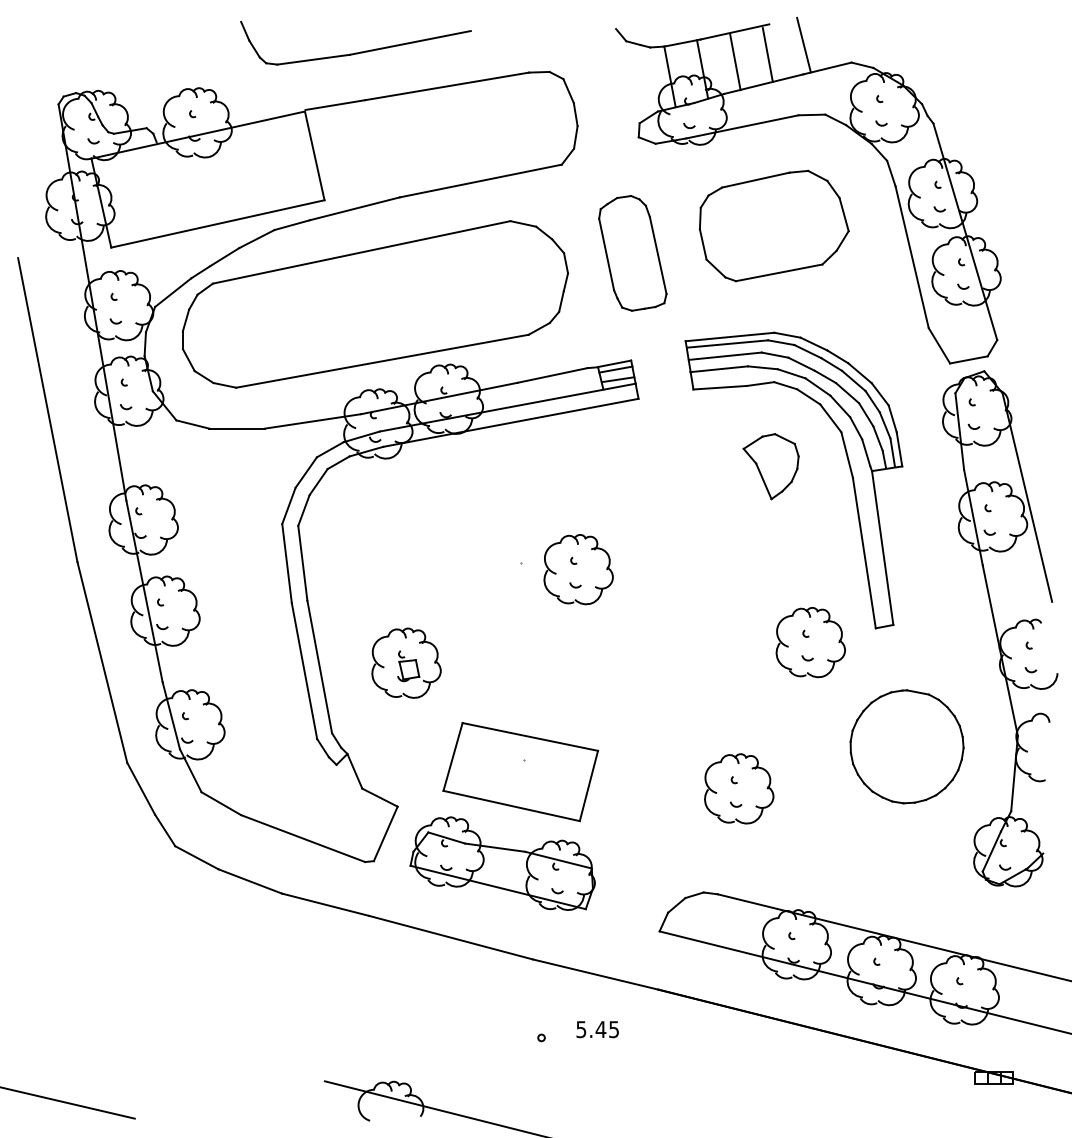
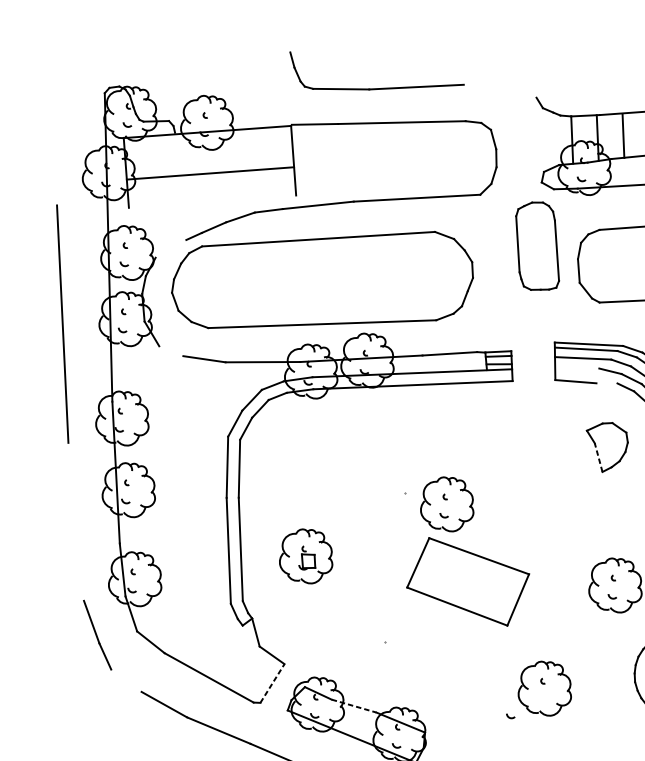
part: (355, 52) -> (373, 88), moved
line: (217, 223) -> (210, 173), moved
part: (632, 253) -> (537, 246), moved
line: (173, 292) -> (171, 248), removed
line: (718, 369) -> (576, 367), removed
line: (760, 383) -> (606, 382), removed
line: (192, 424) -> (171, 351), removed
line: (763, 480) -> (598, 456), solid -> dashed
line: (102, 662) -> (76, 521), removed
part: (520, 772) -> (467, 582), moved
arc: (735, 805) -> (510, 717), moved
line: (385, 833) -> (272, 683), solid -> dashed
line: (495, 847) -> (354, 705), solid -> dashed
line: (196, 857) -> (126, 680), removed

